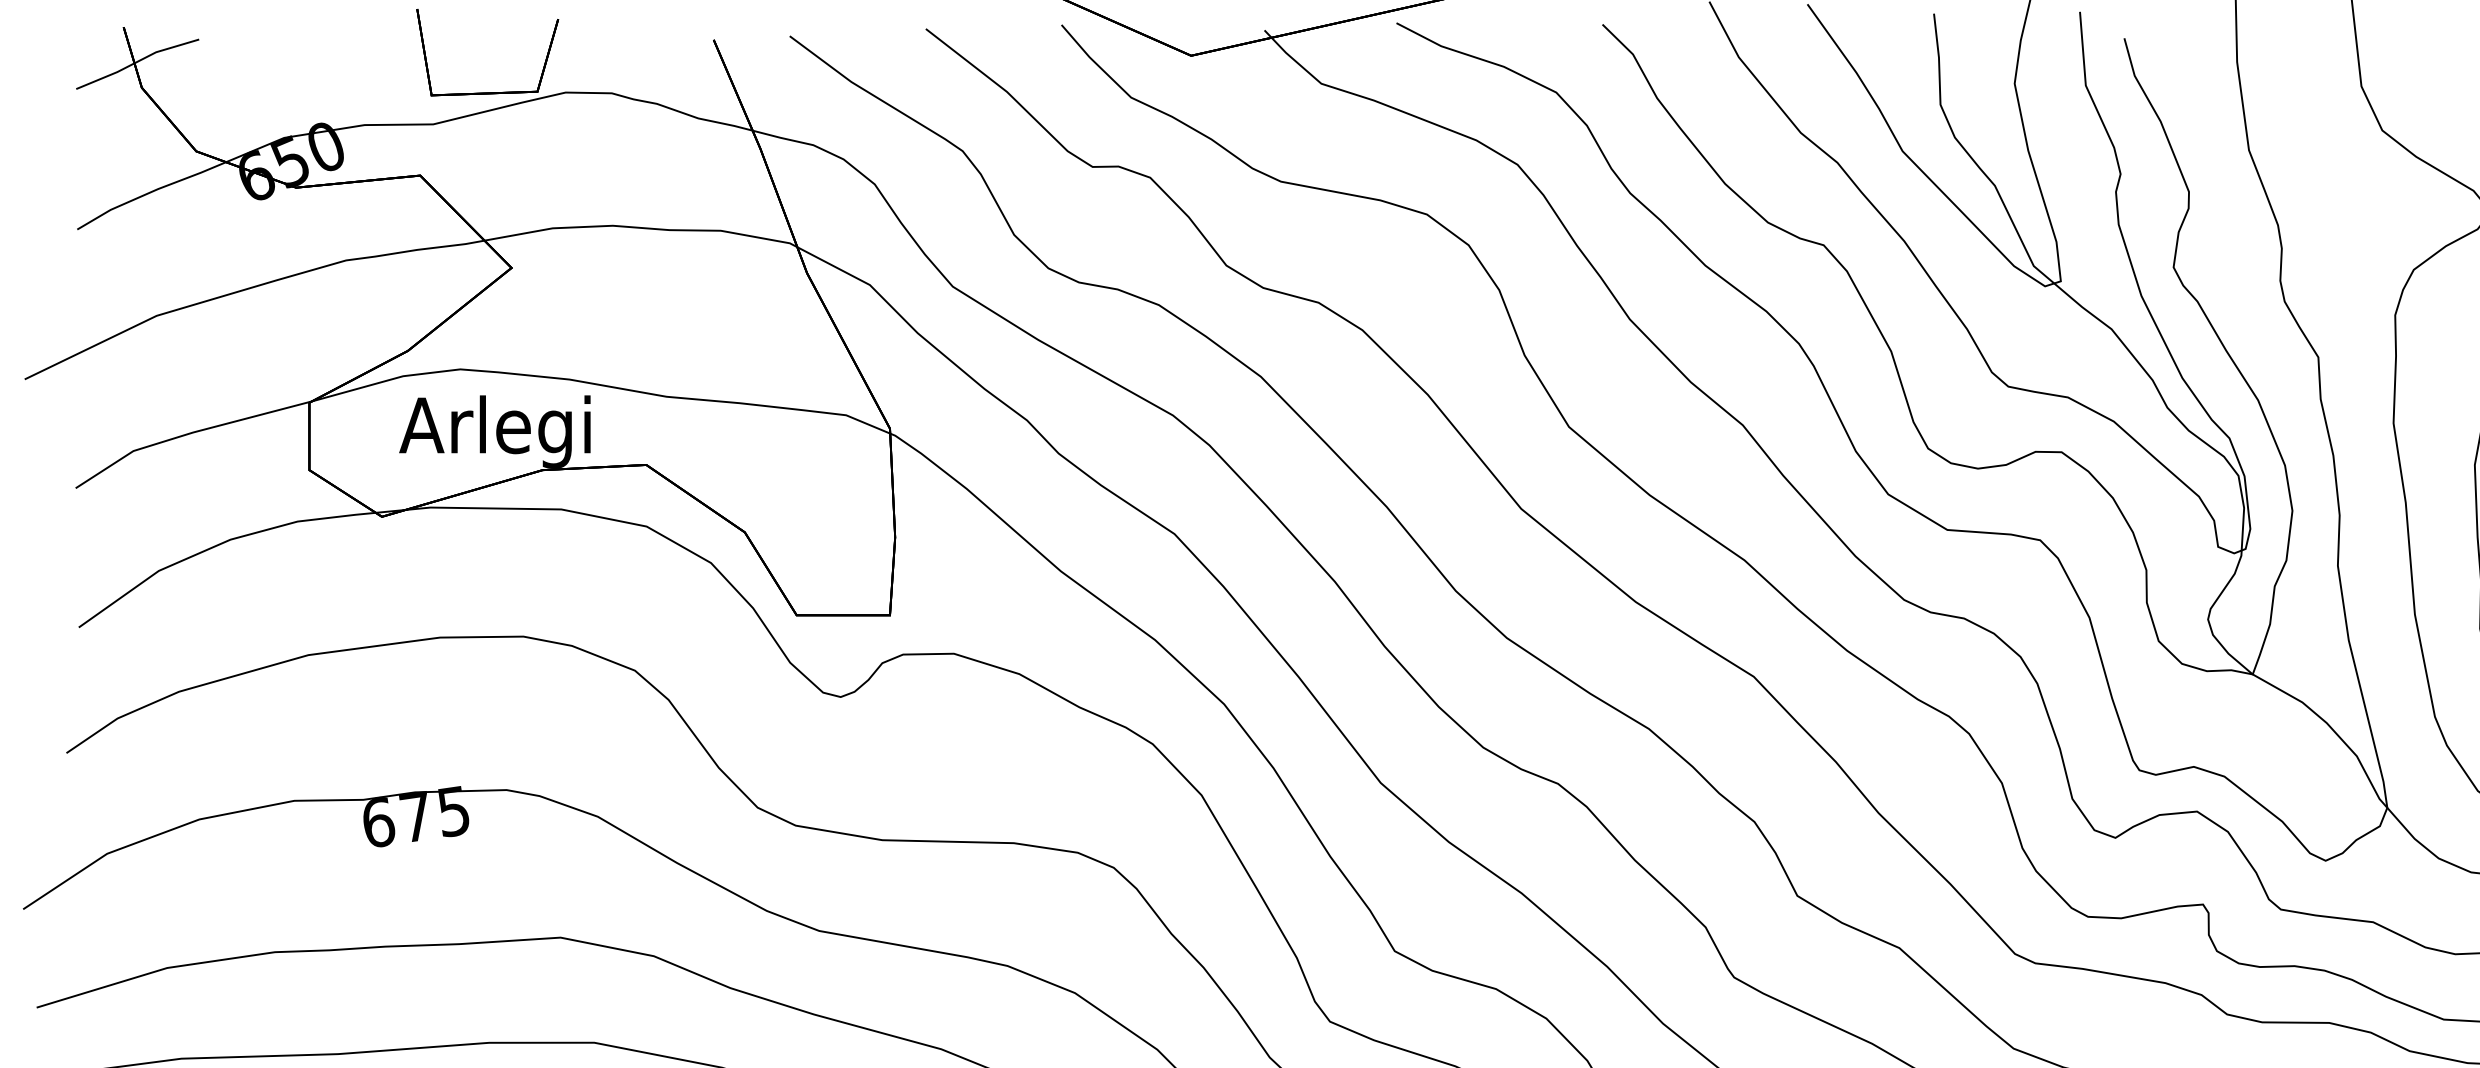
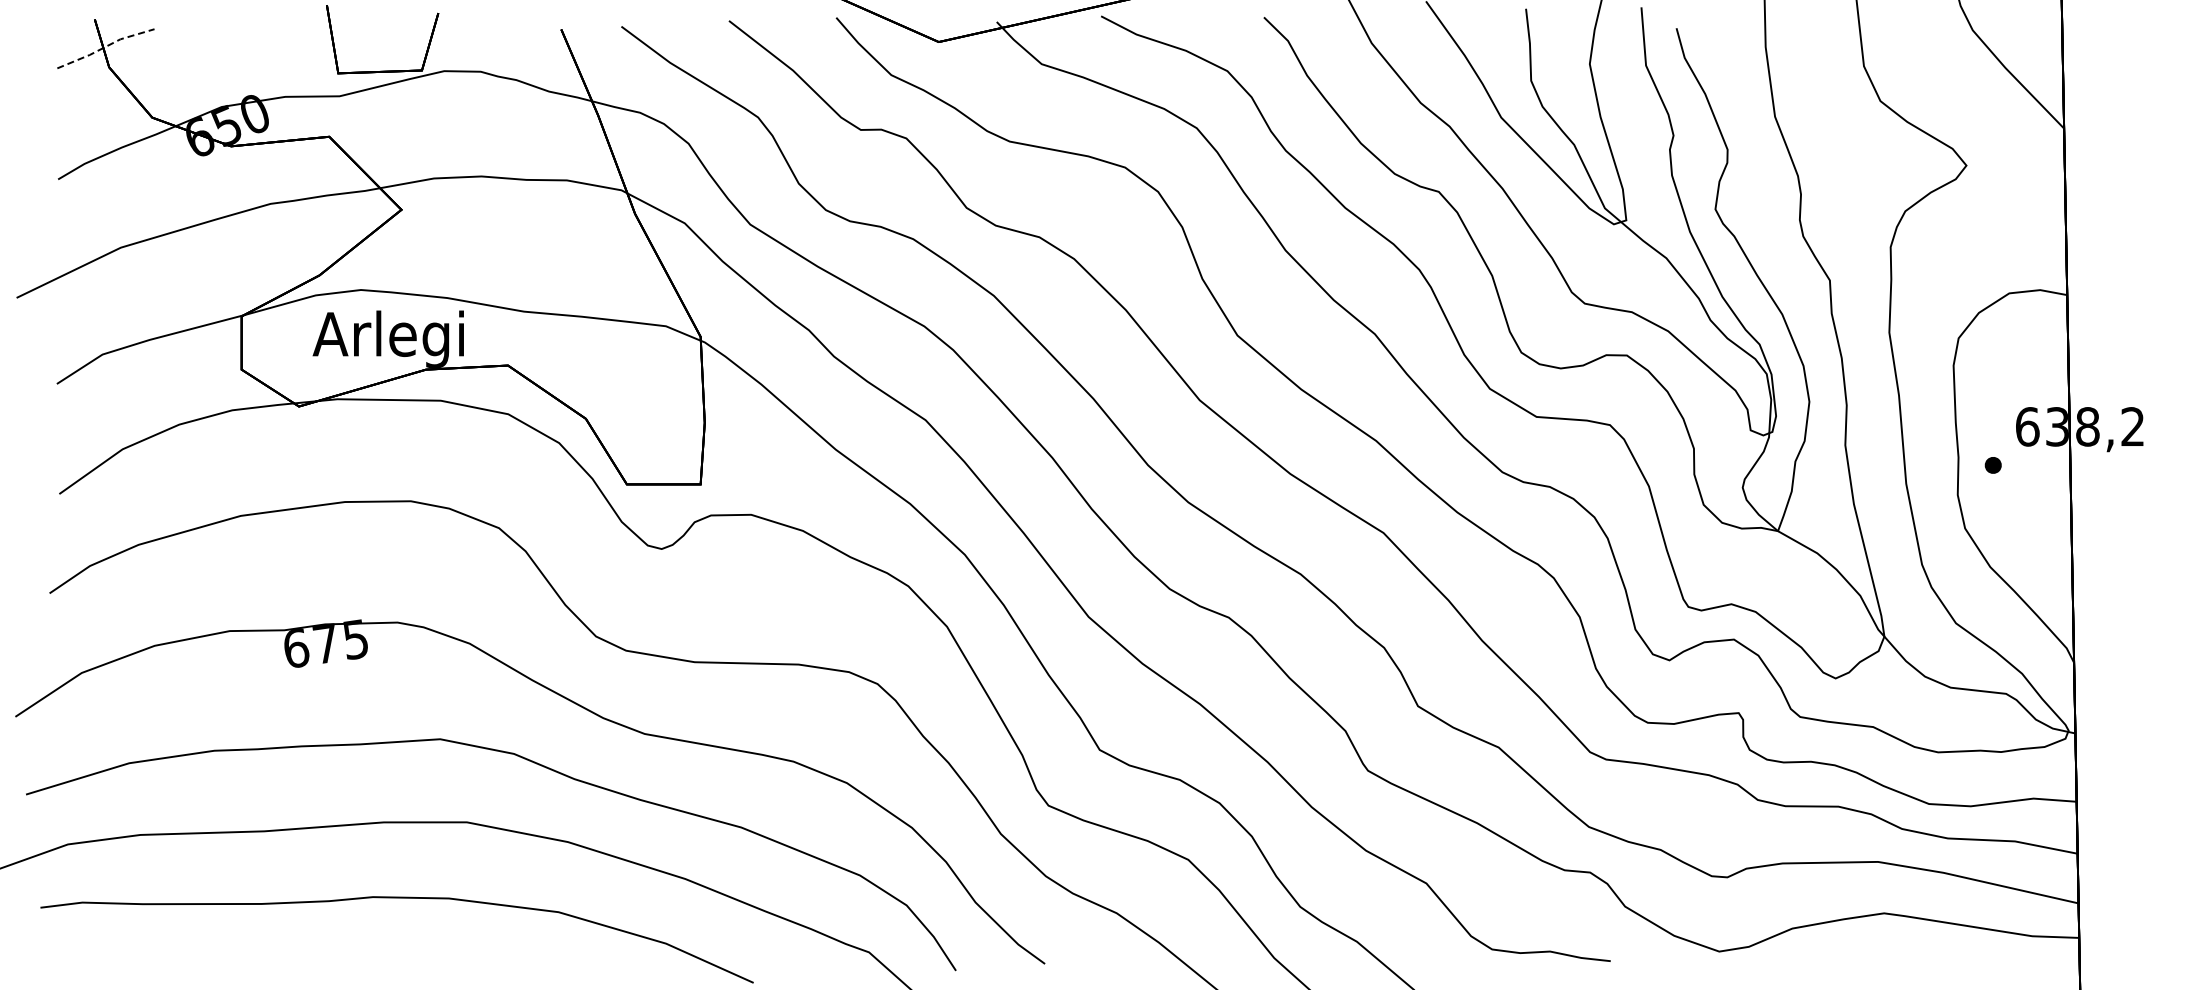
line: (137, 61) -> (105, 46), solid -> dashed

